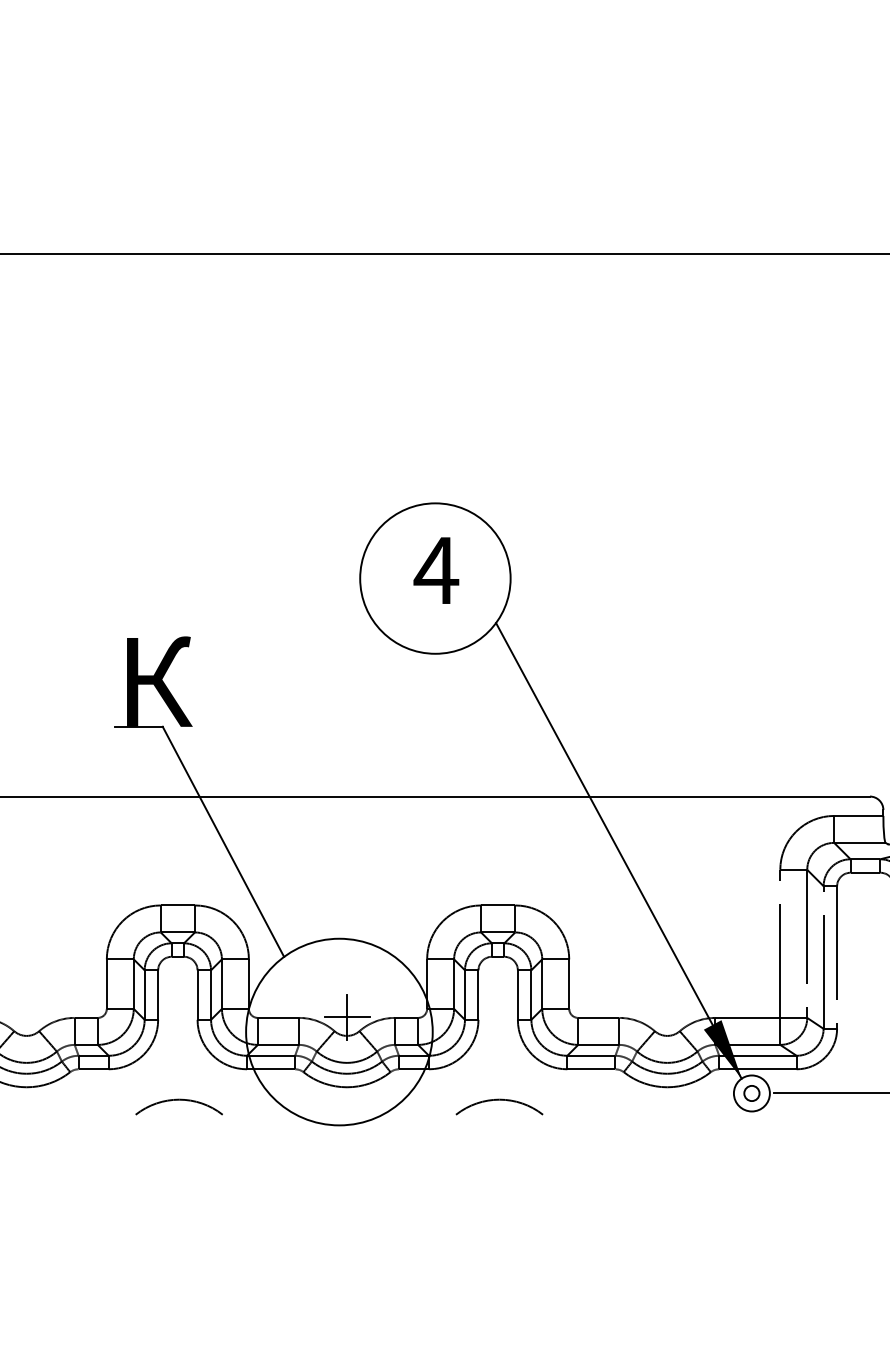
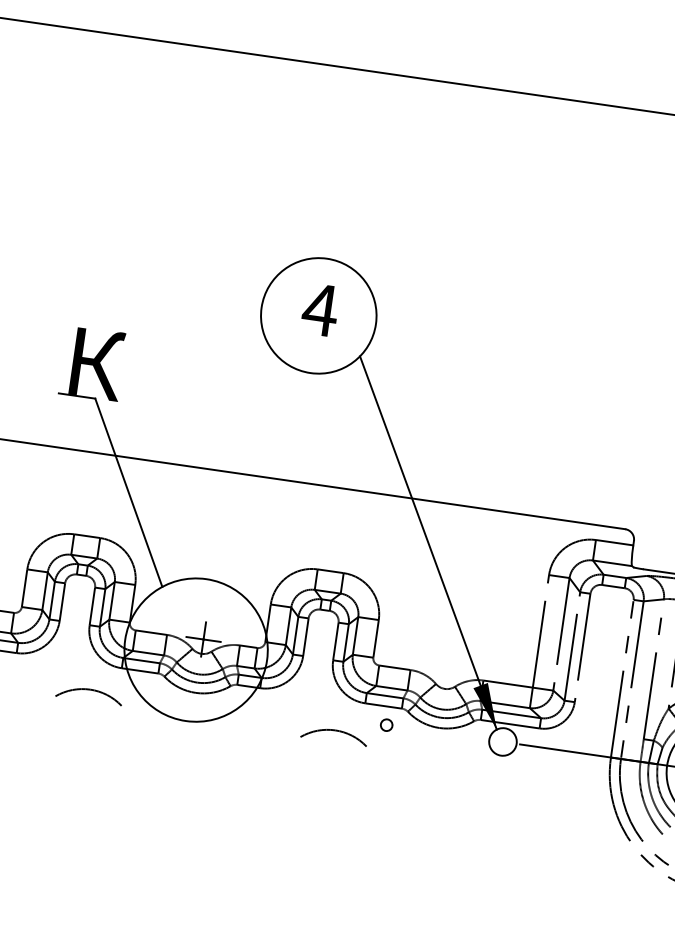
circle: (751, 1093) -> (386, 725), moved
arc: (178, 1100) -> (89, 690), moved
arc: (499, 1100) -> (335, 730), moved

